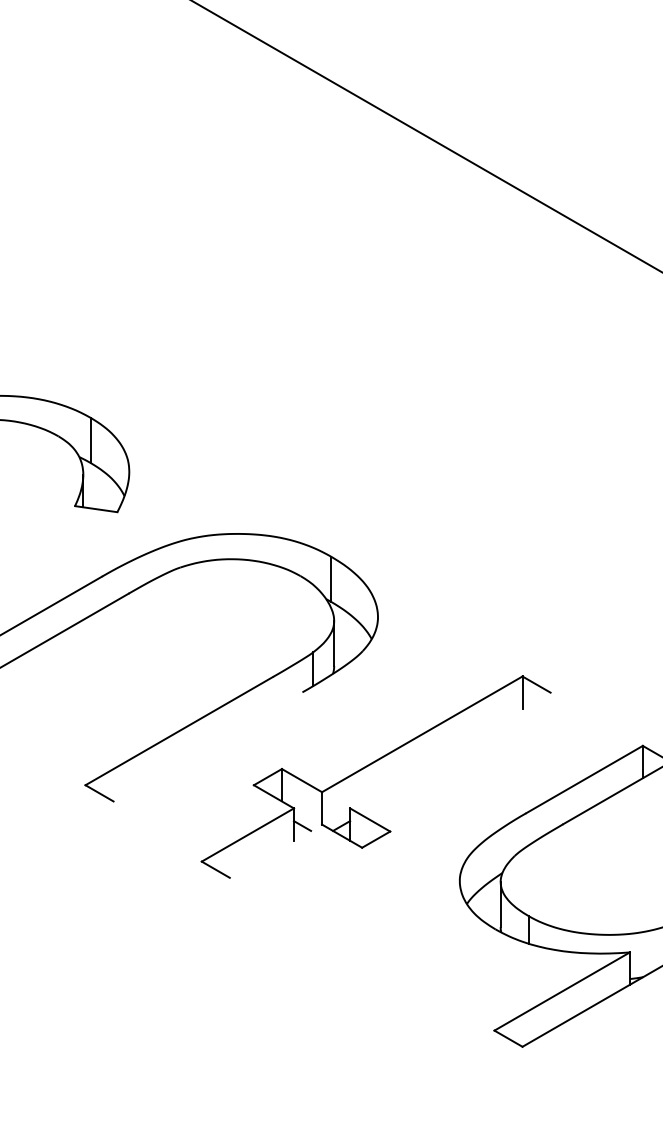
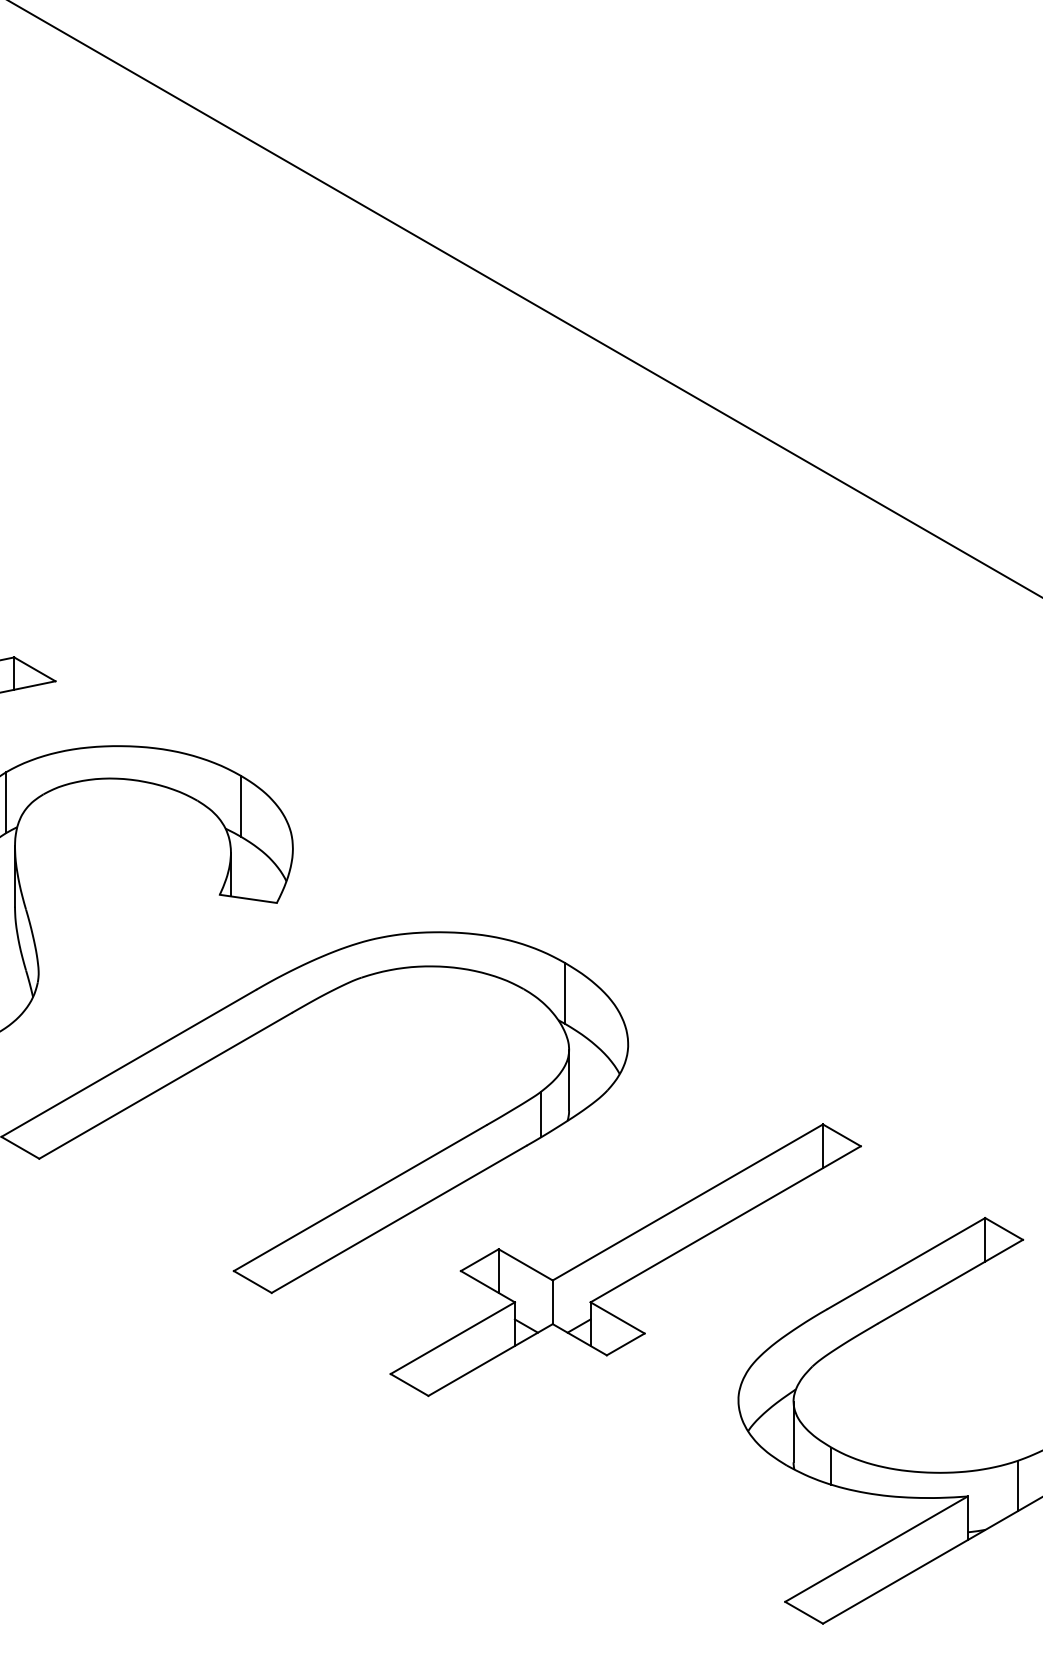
line: (207, 746) -> (398, 1218), added
line: (450, 750) -> (725, 1224), added
line: (275, 850) -> (490, 1359), added

